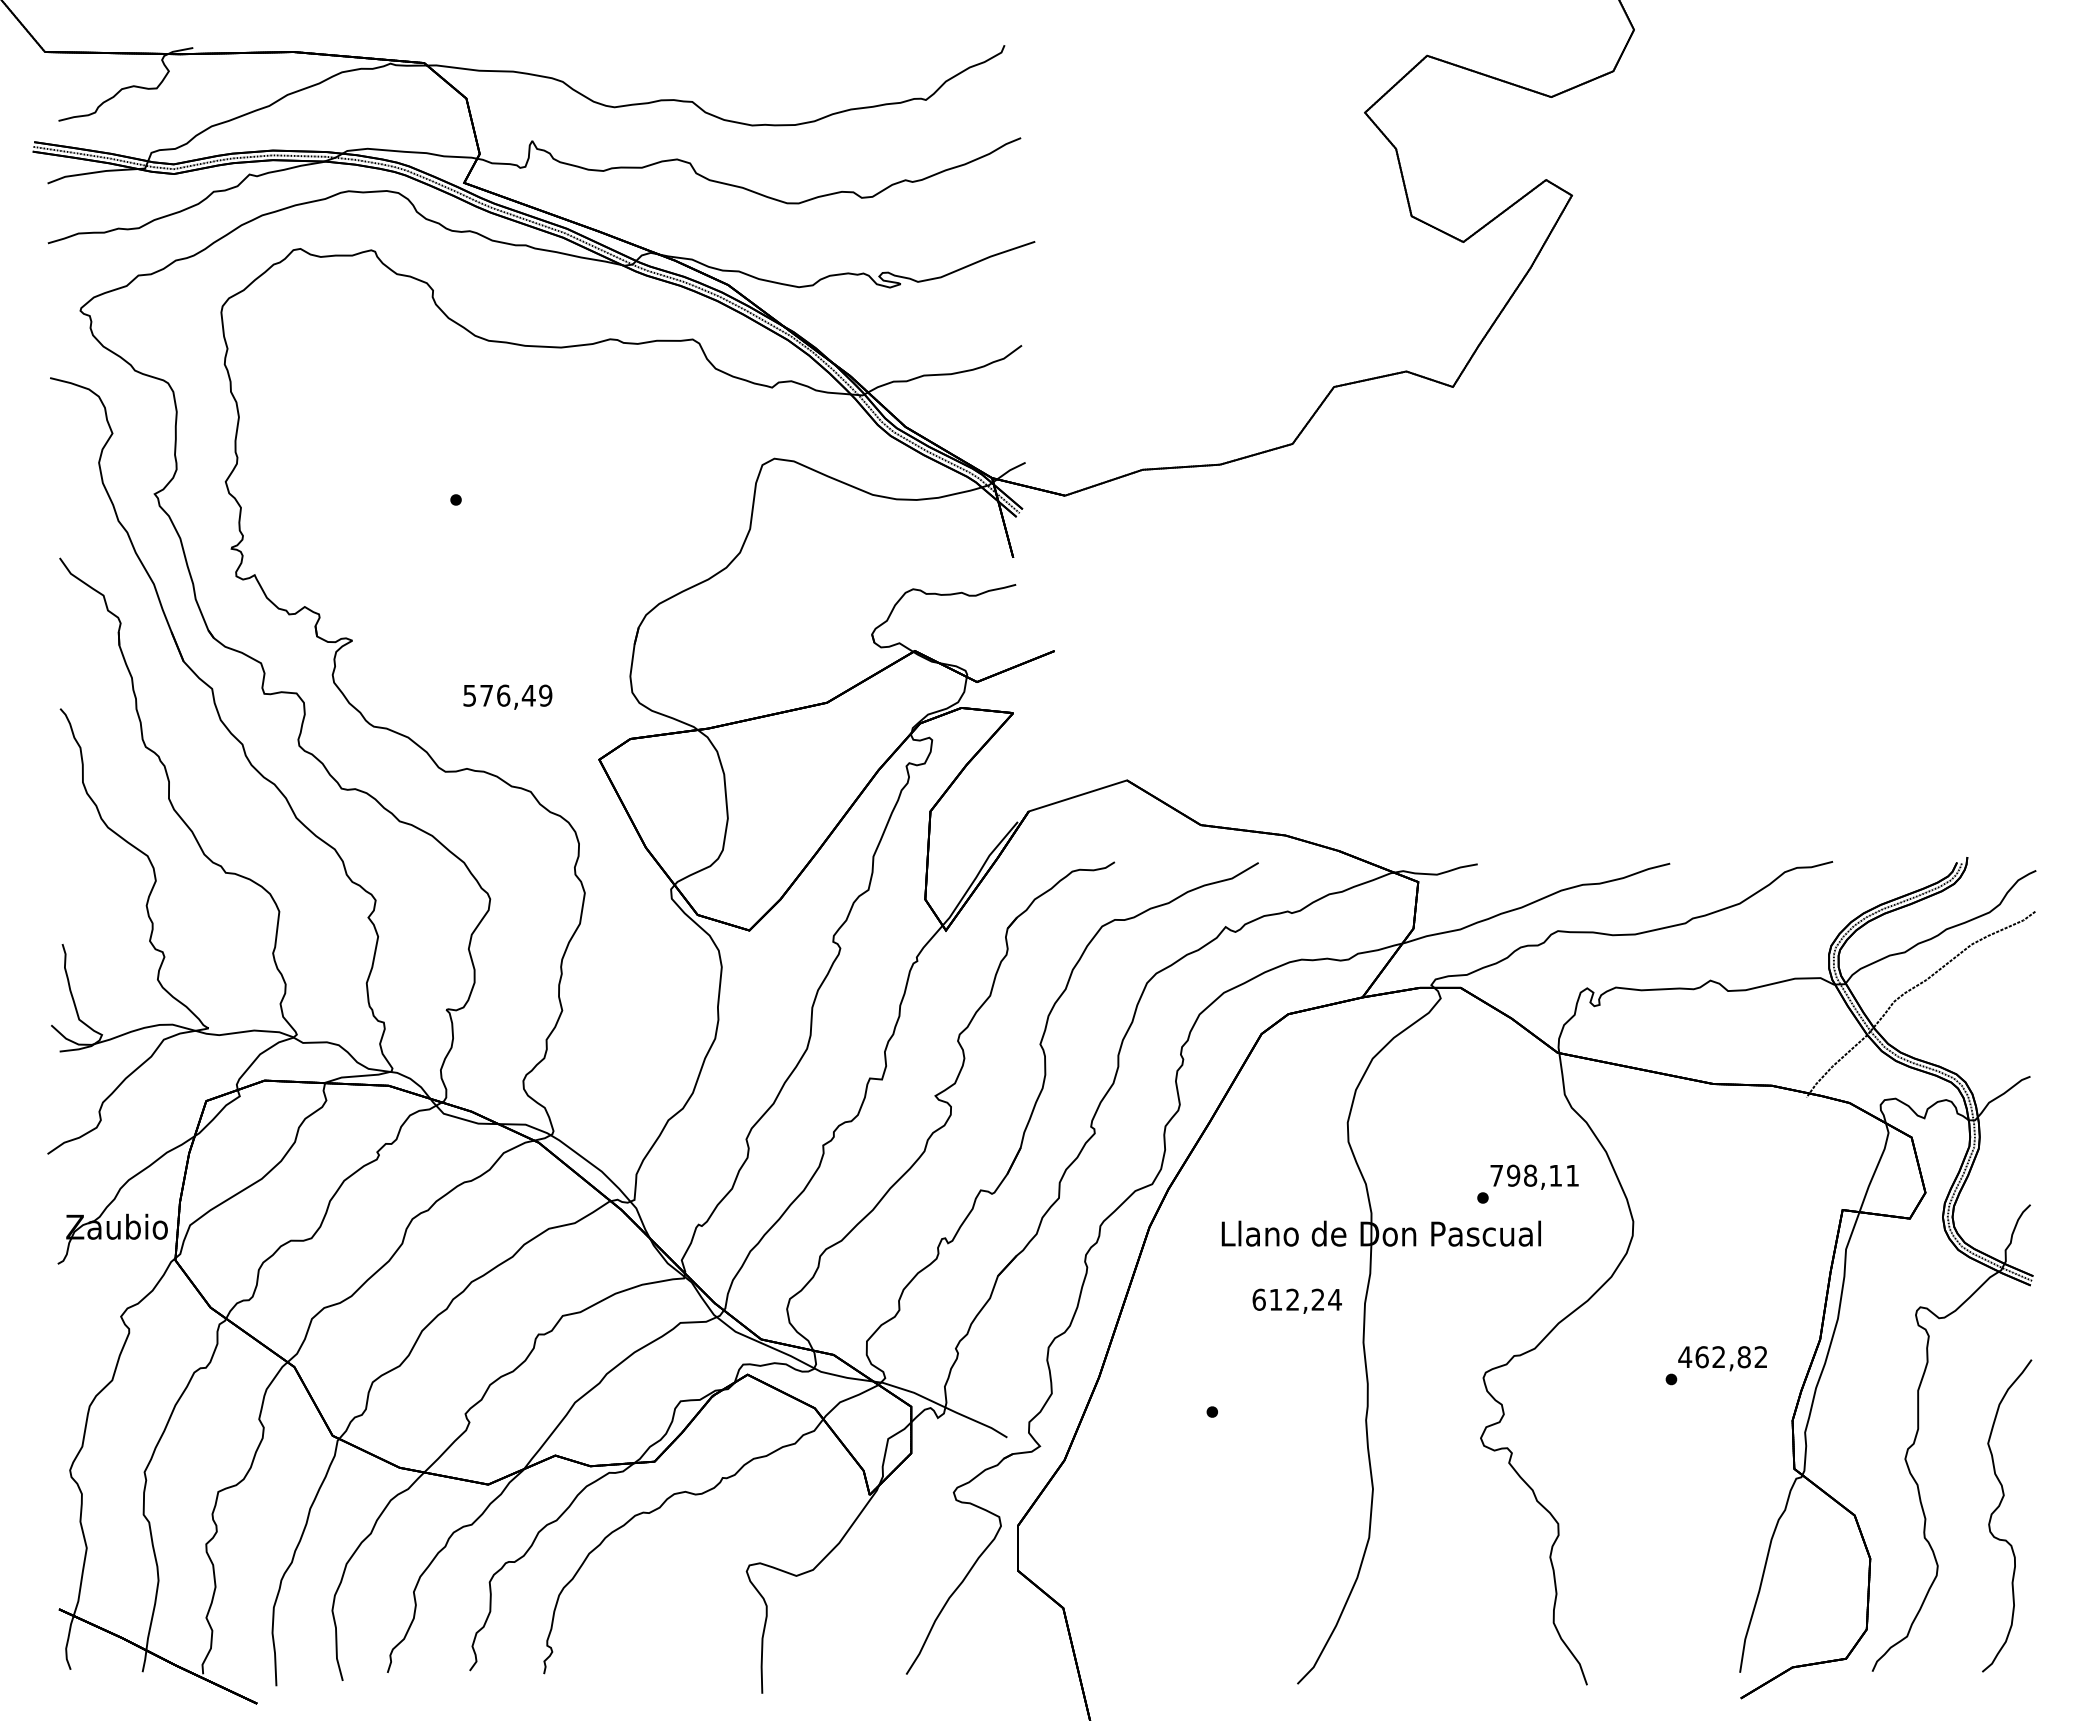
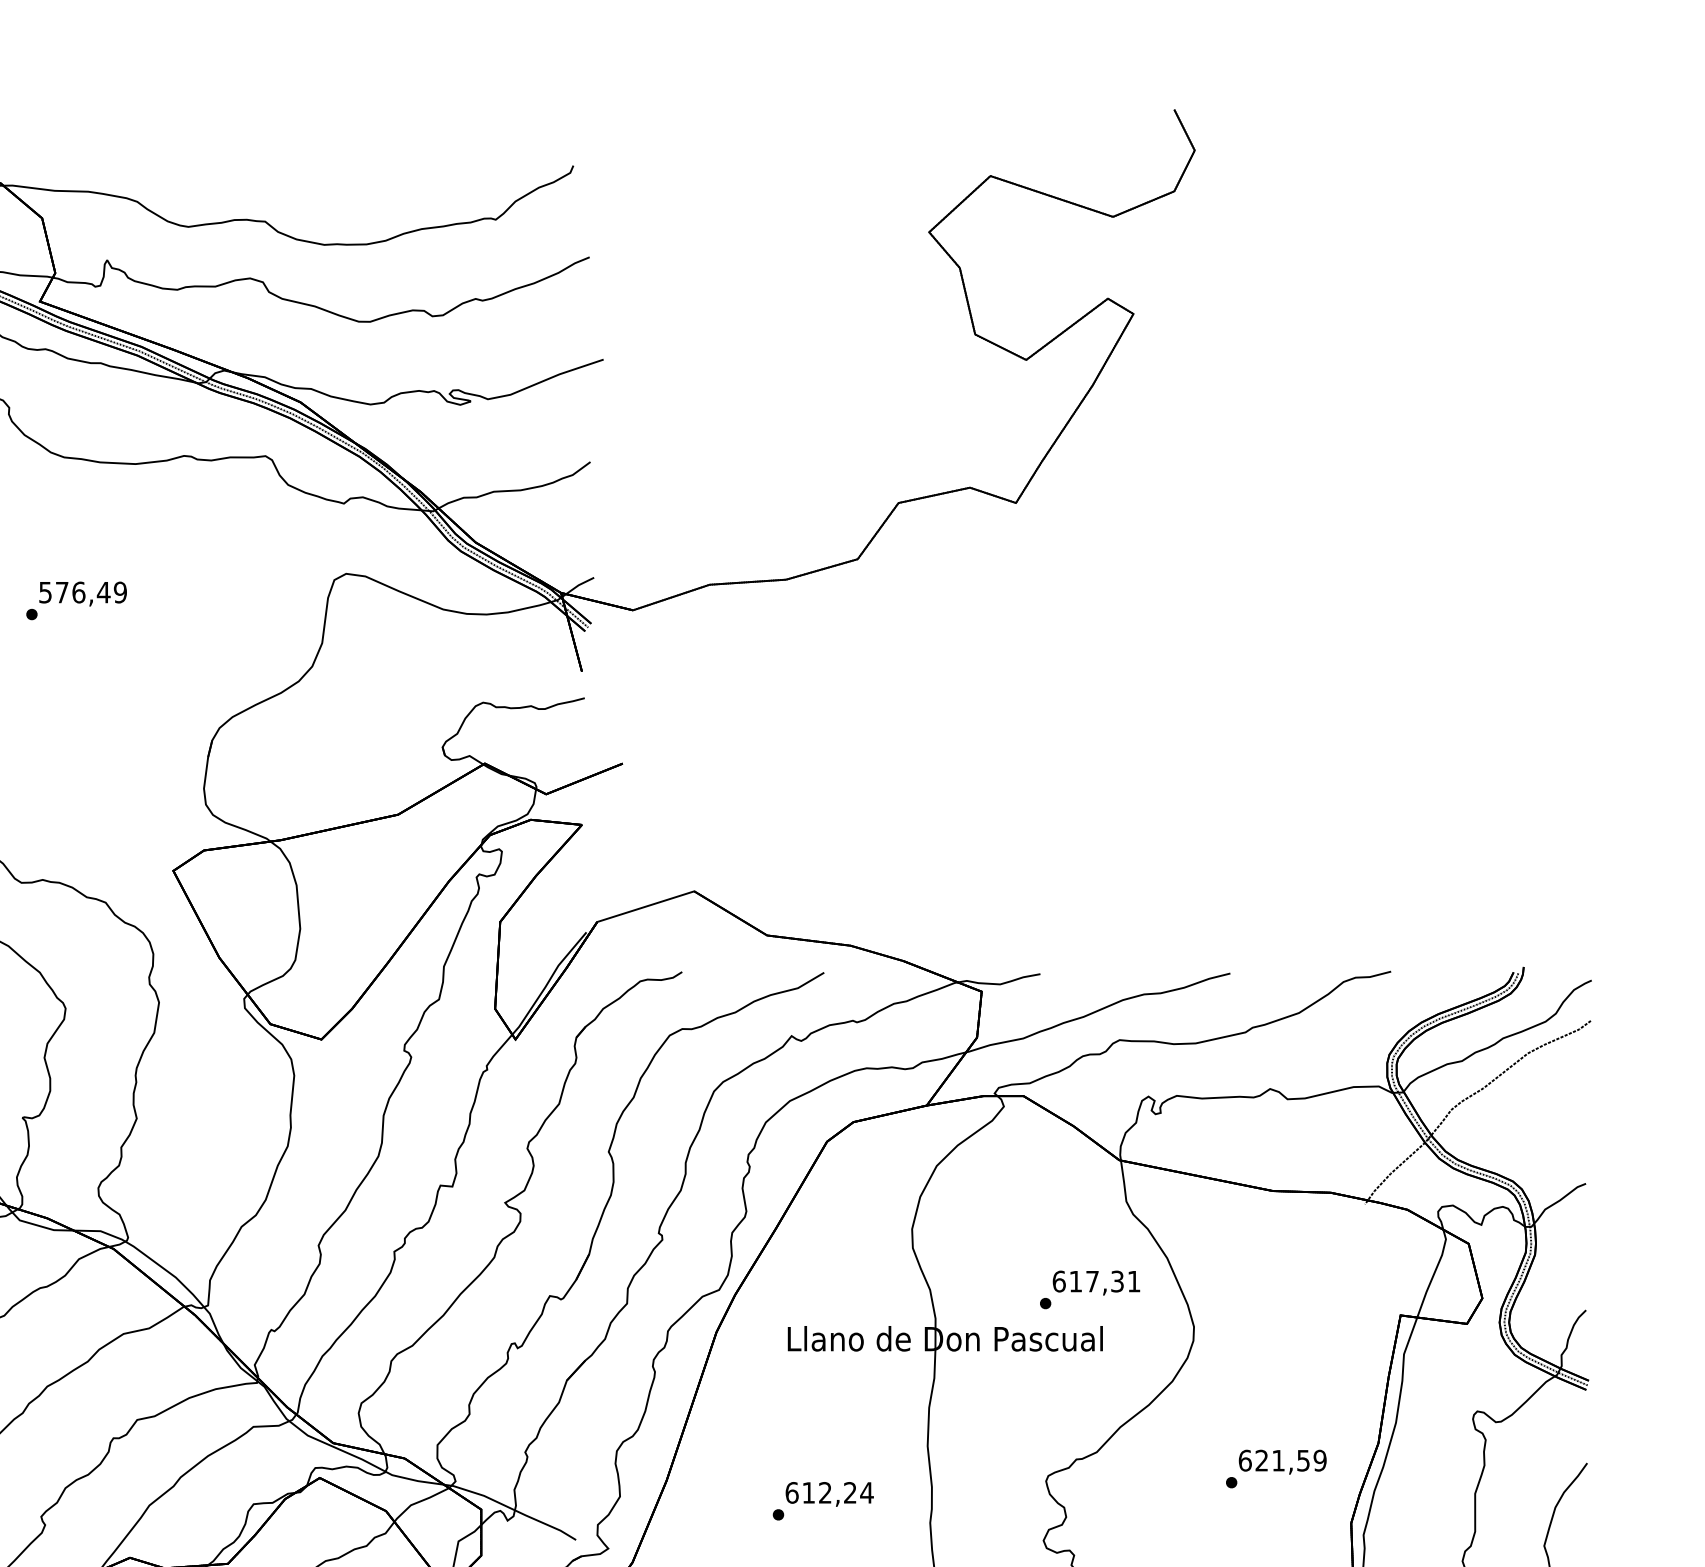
text: (507, 696) -> (82, 593), moved
text: (1526, 1175) -> (1088, 1281), 798,11 -> 617,31
text: (1296, 1300) -> (828, 1493), moved
text: (1722, 1357) -> (1282, 1460), 462,82 -> 621,59

